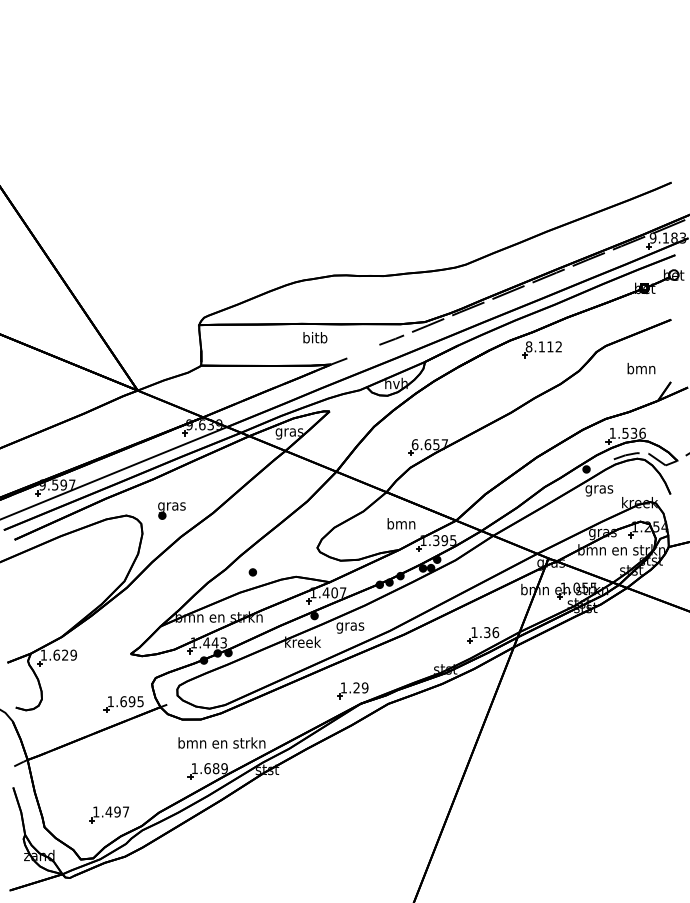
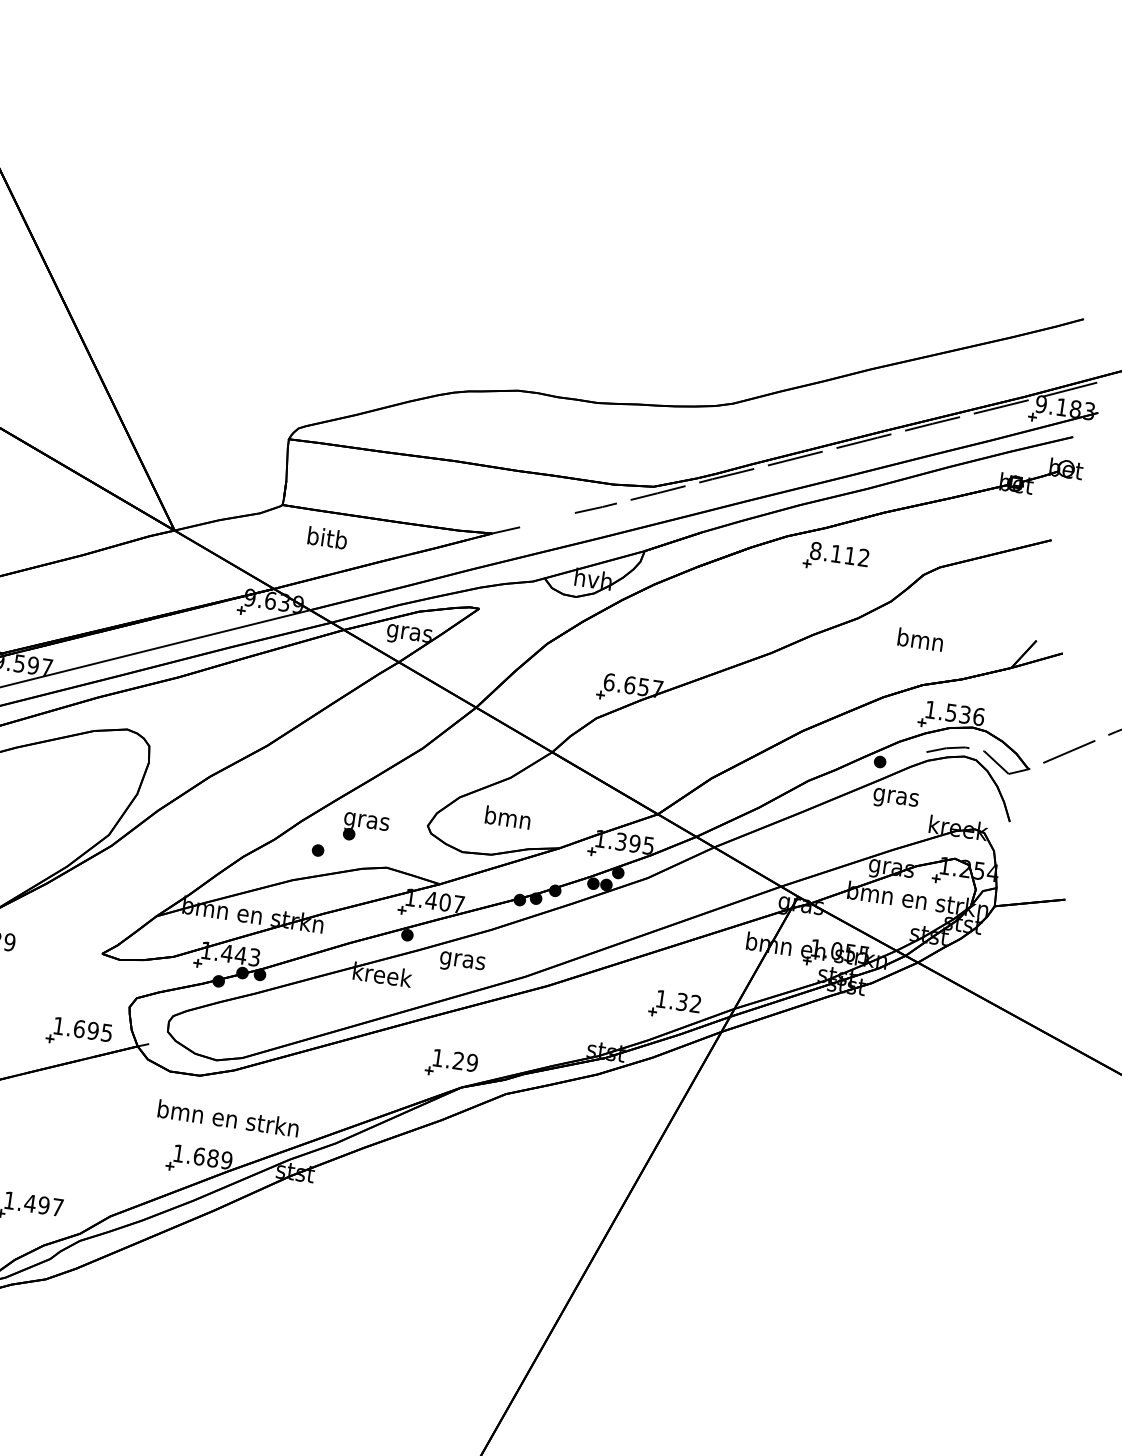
text: (315, 337) -> (327, 537), moved
text: (641, 368) -> (920, 639), moved
part: (171, 510) -> (365, 827), moved
text: (401, 523) -> (508, 817), moved
text: (495, 632) -> (695, 1003), 1.36 -> 1.32

